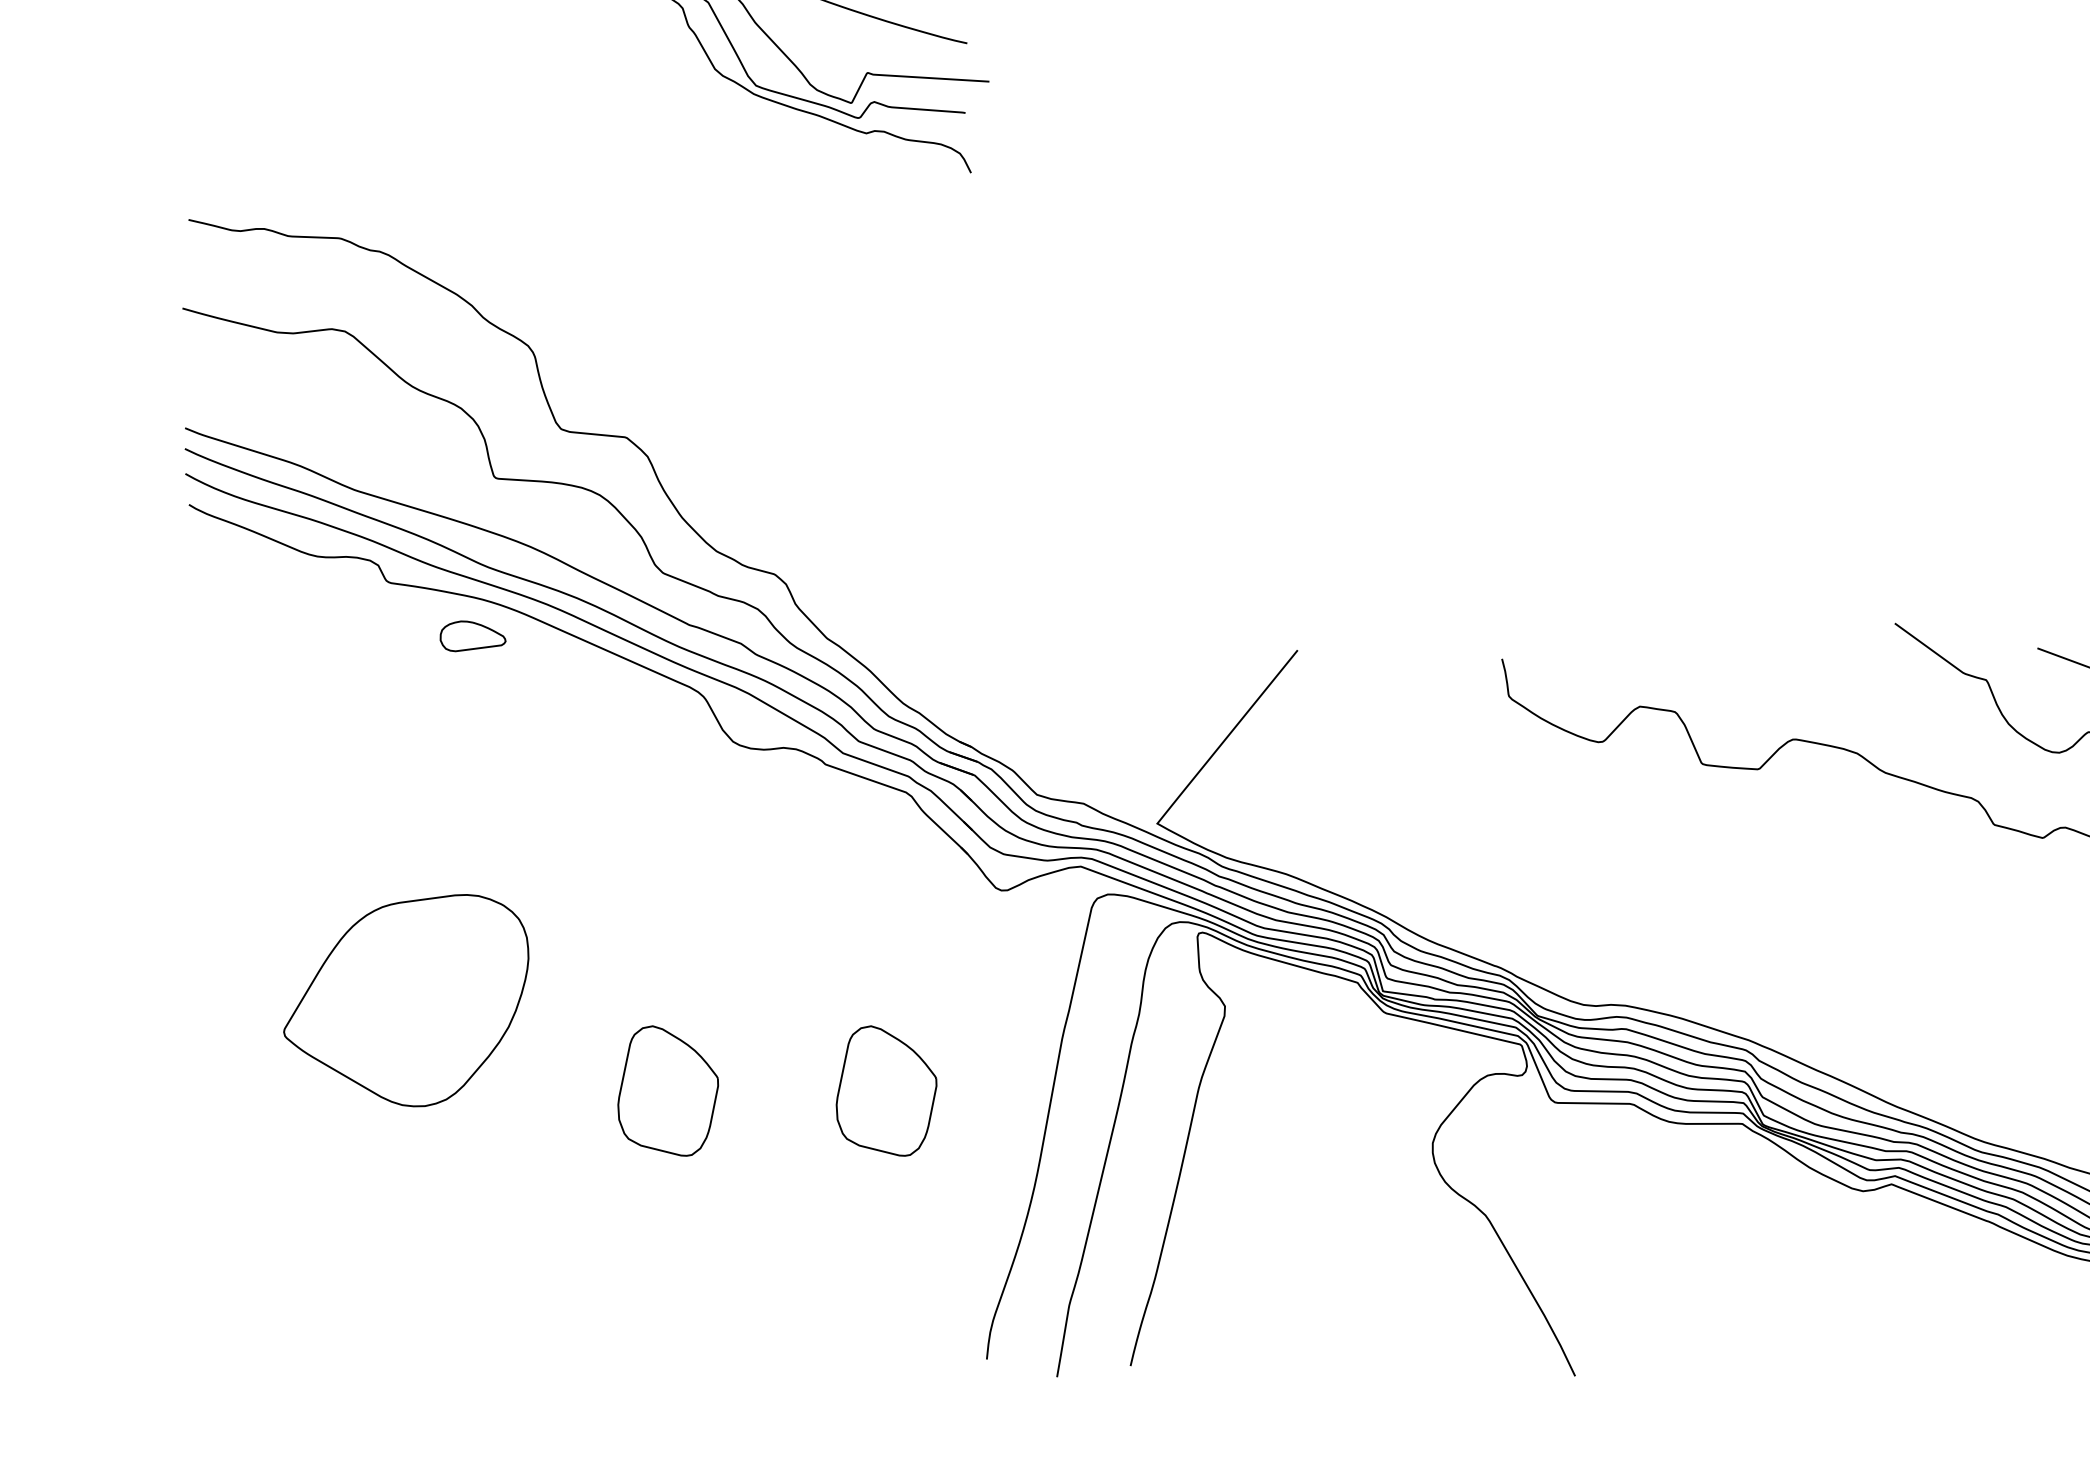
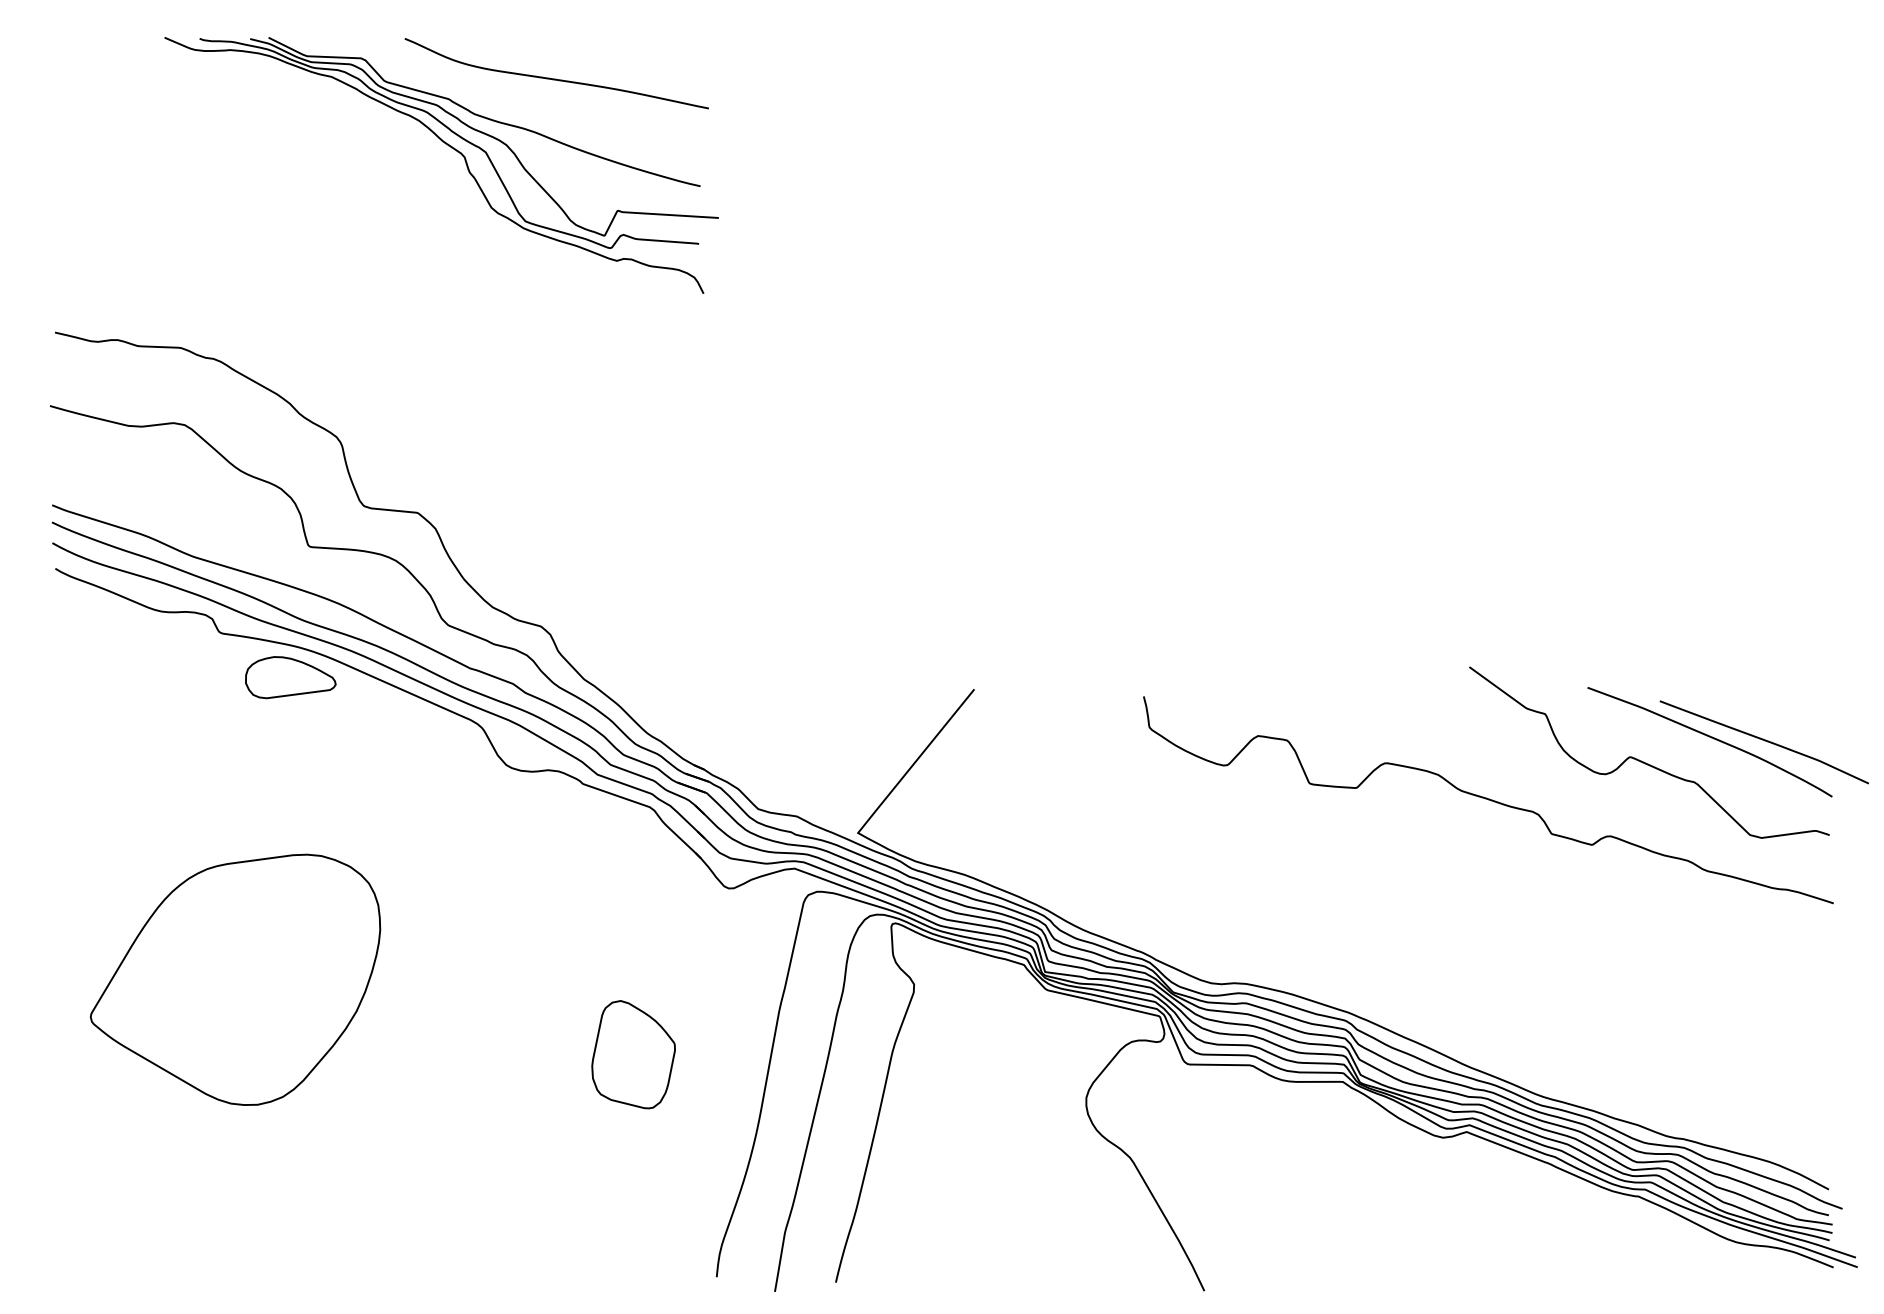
part: (472, 636) -> (290, 677), size x1.67
part: (406, 1000) -> (235, 979), size x1.43
part: (668, 1090) -> (452, 1054), removed

